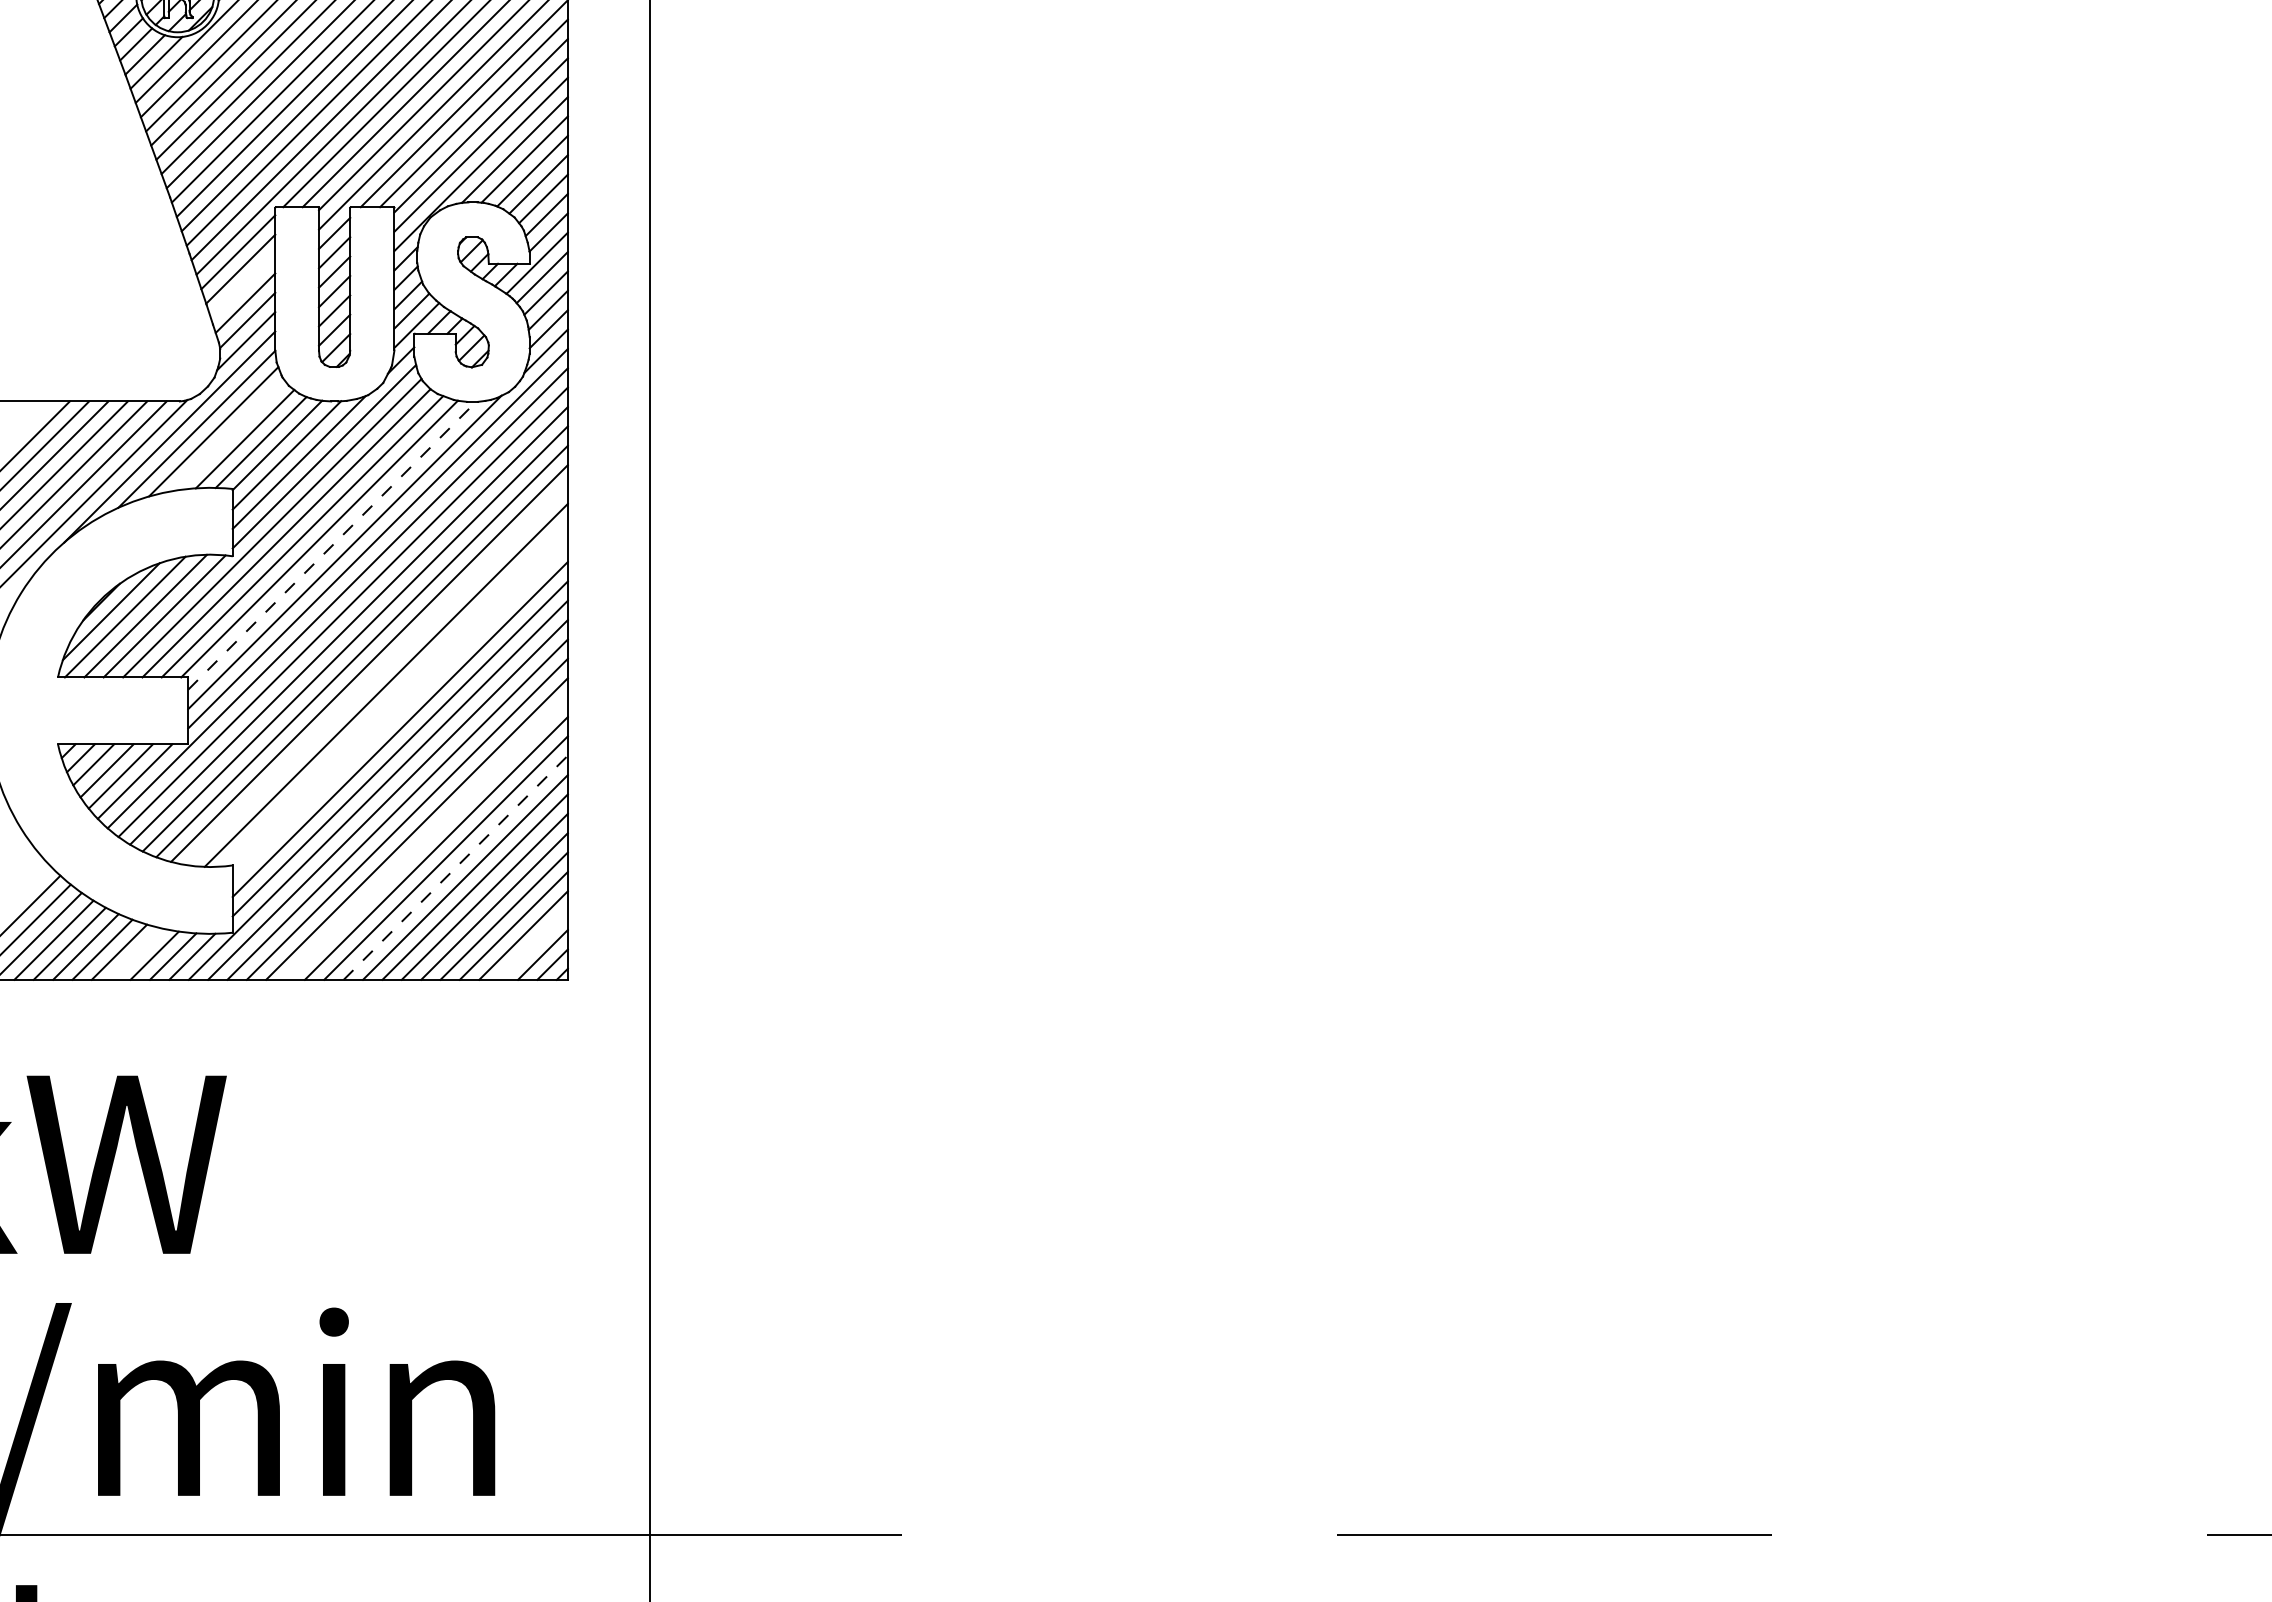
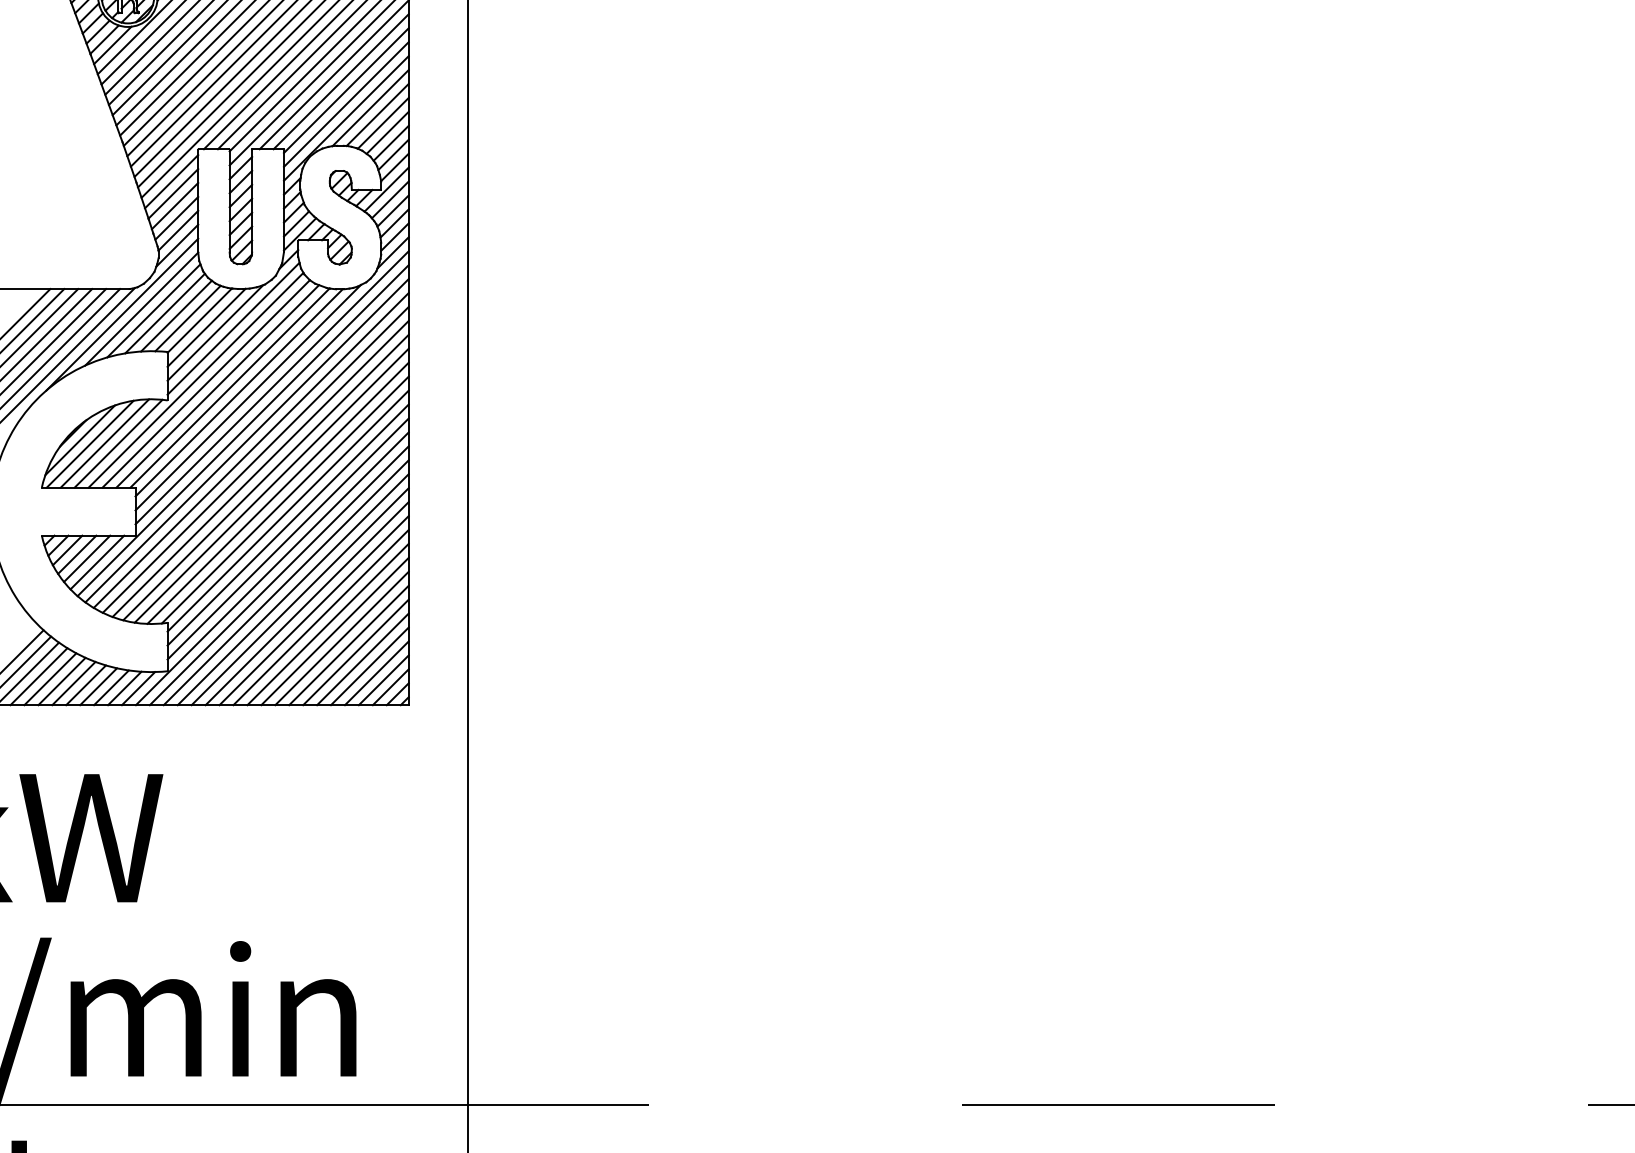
line: (242, 286) -> (174, 206), added
line: (228, 435) -> (164, 313), added
line: (332, 545) -> (239, 392), dashed -> solid
line: (377, 674) -> (271, 485), added
line: (395, 694) -> (284, 499), added
line: (399, 709) -> (287, 510), added
line: (426, 838) -> (307, 603), added
line: (455, 867) -> (327, 624), dashed -> solid
line: (532, 944) -> (383, 679), added
line: (136, 953) -> (98, 686), added

